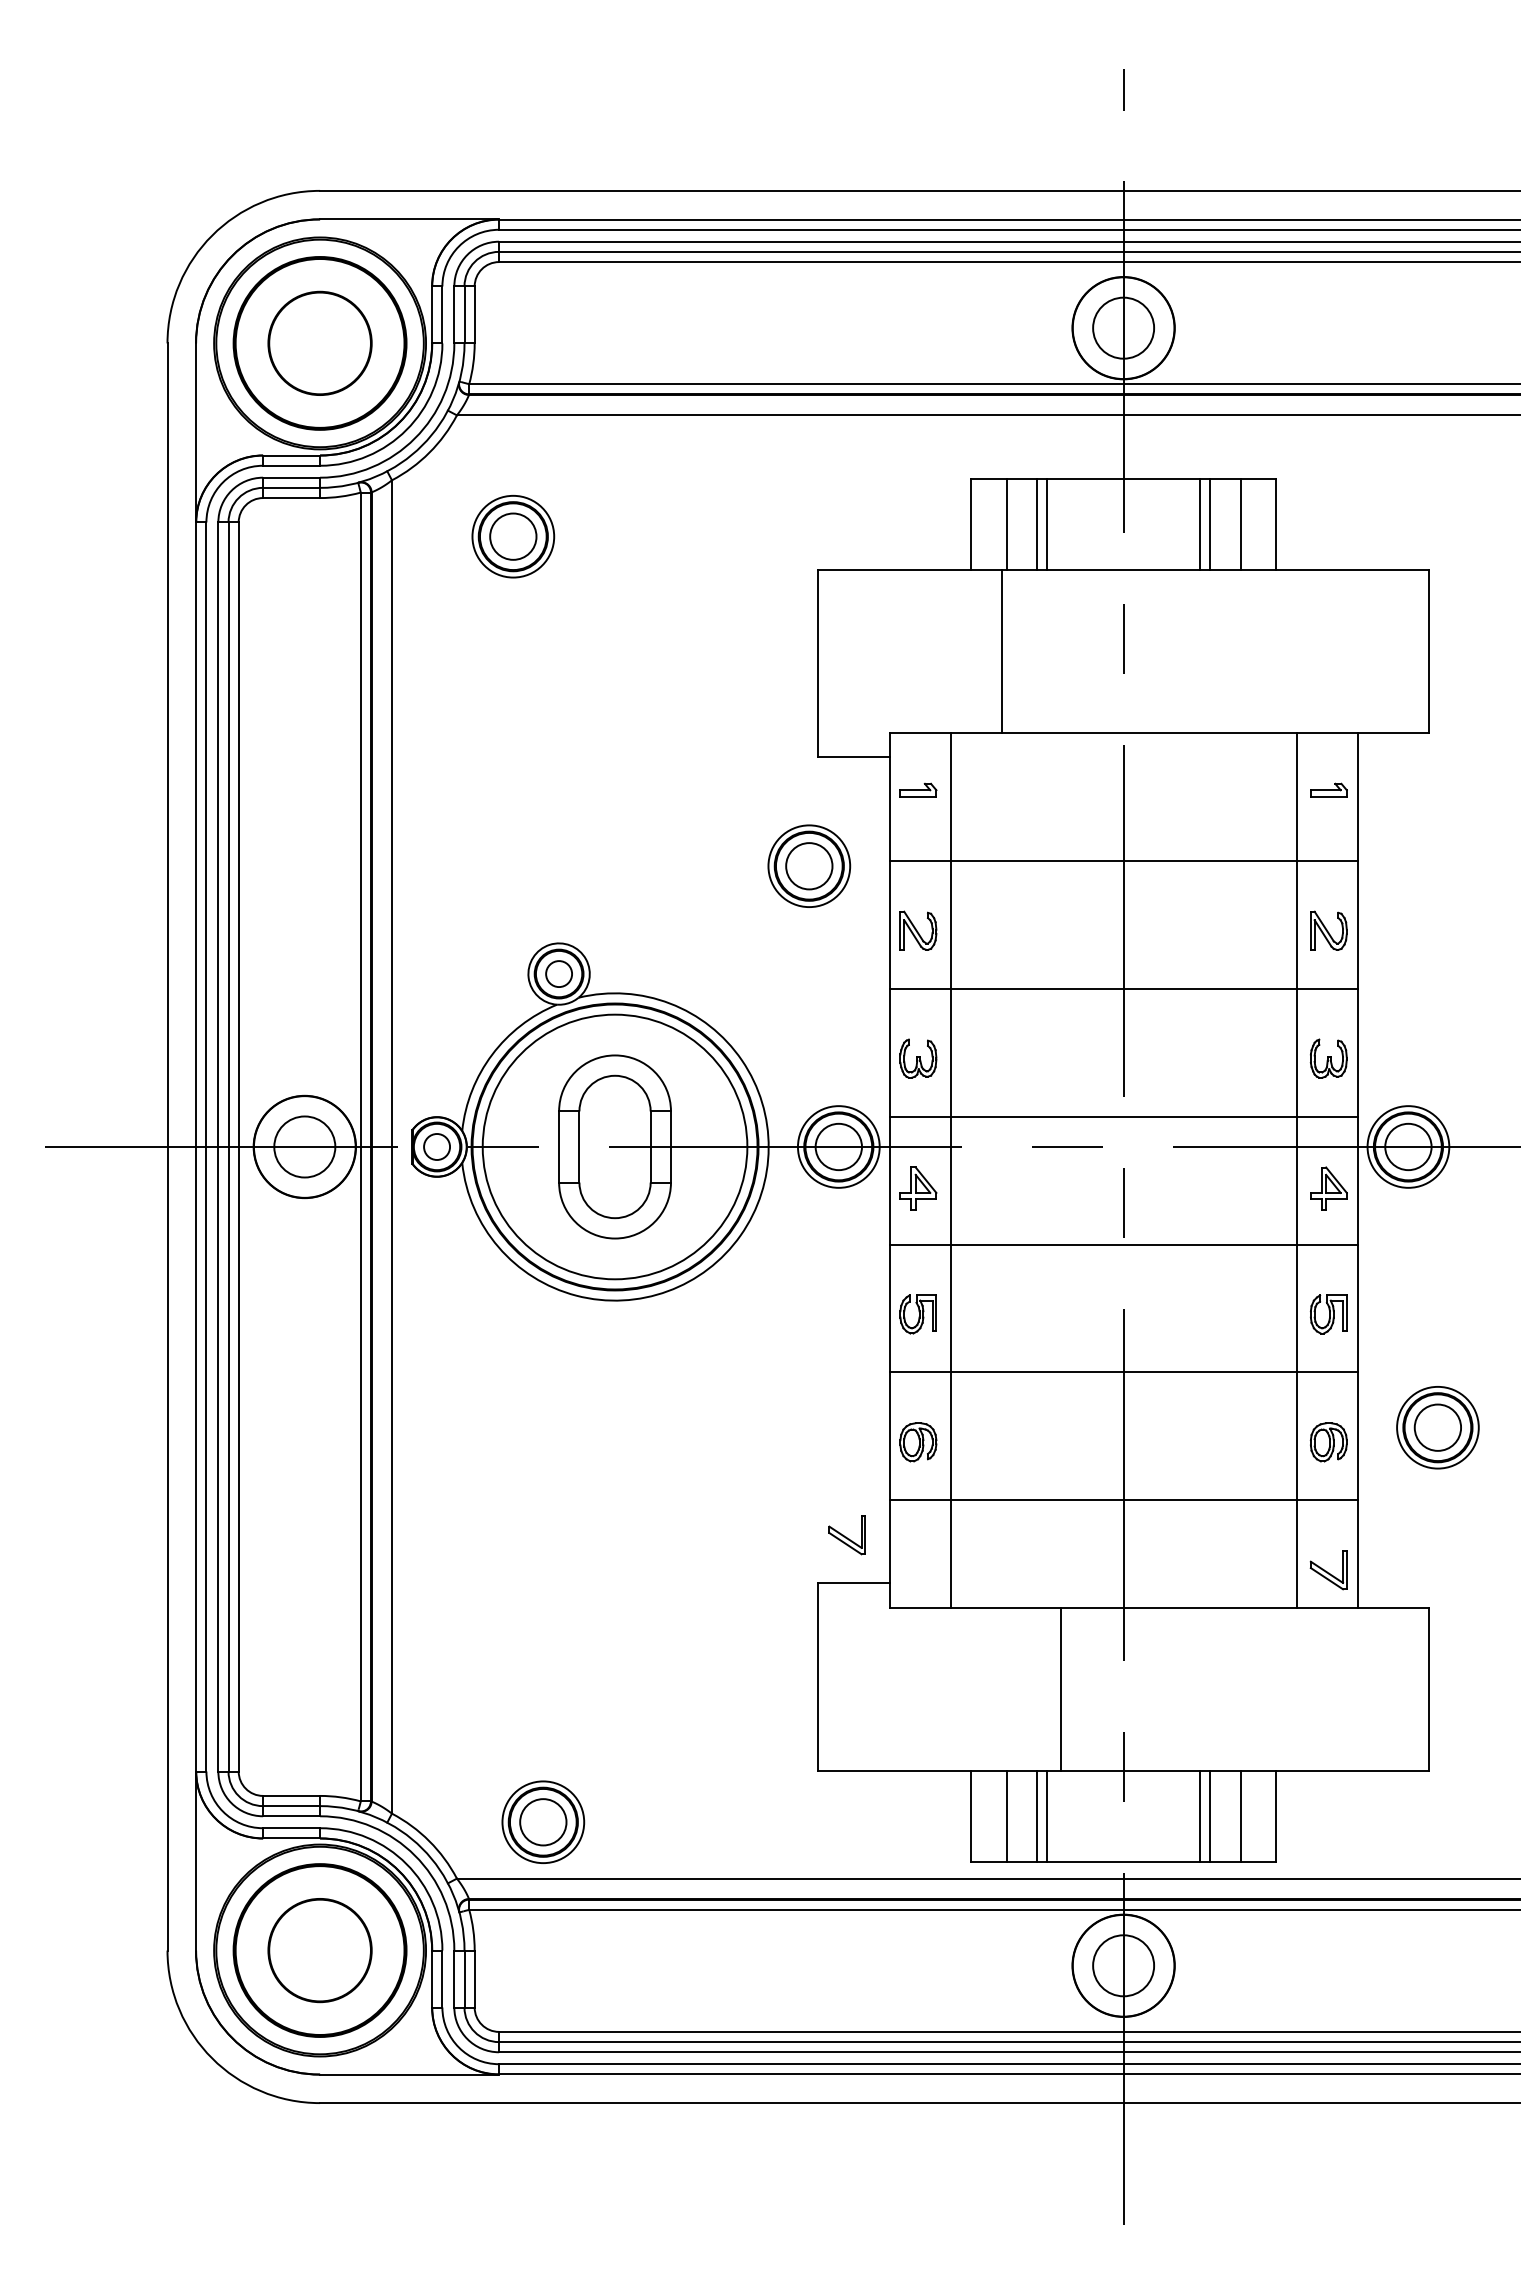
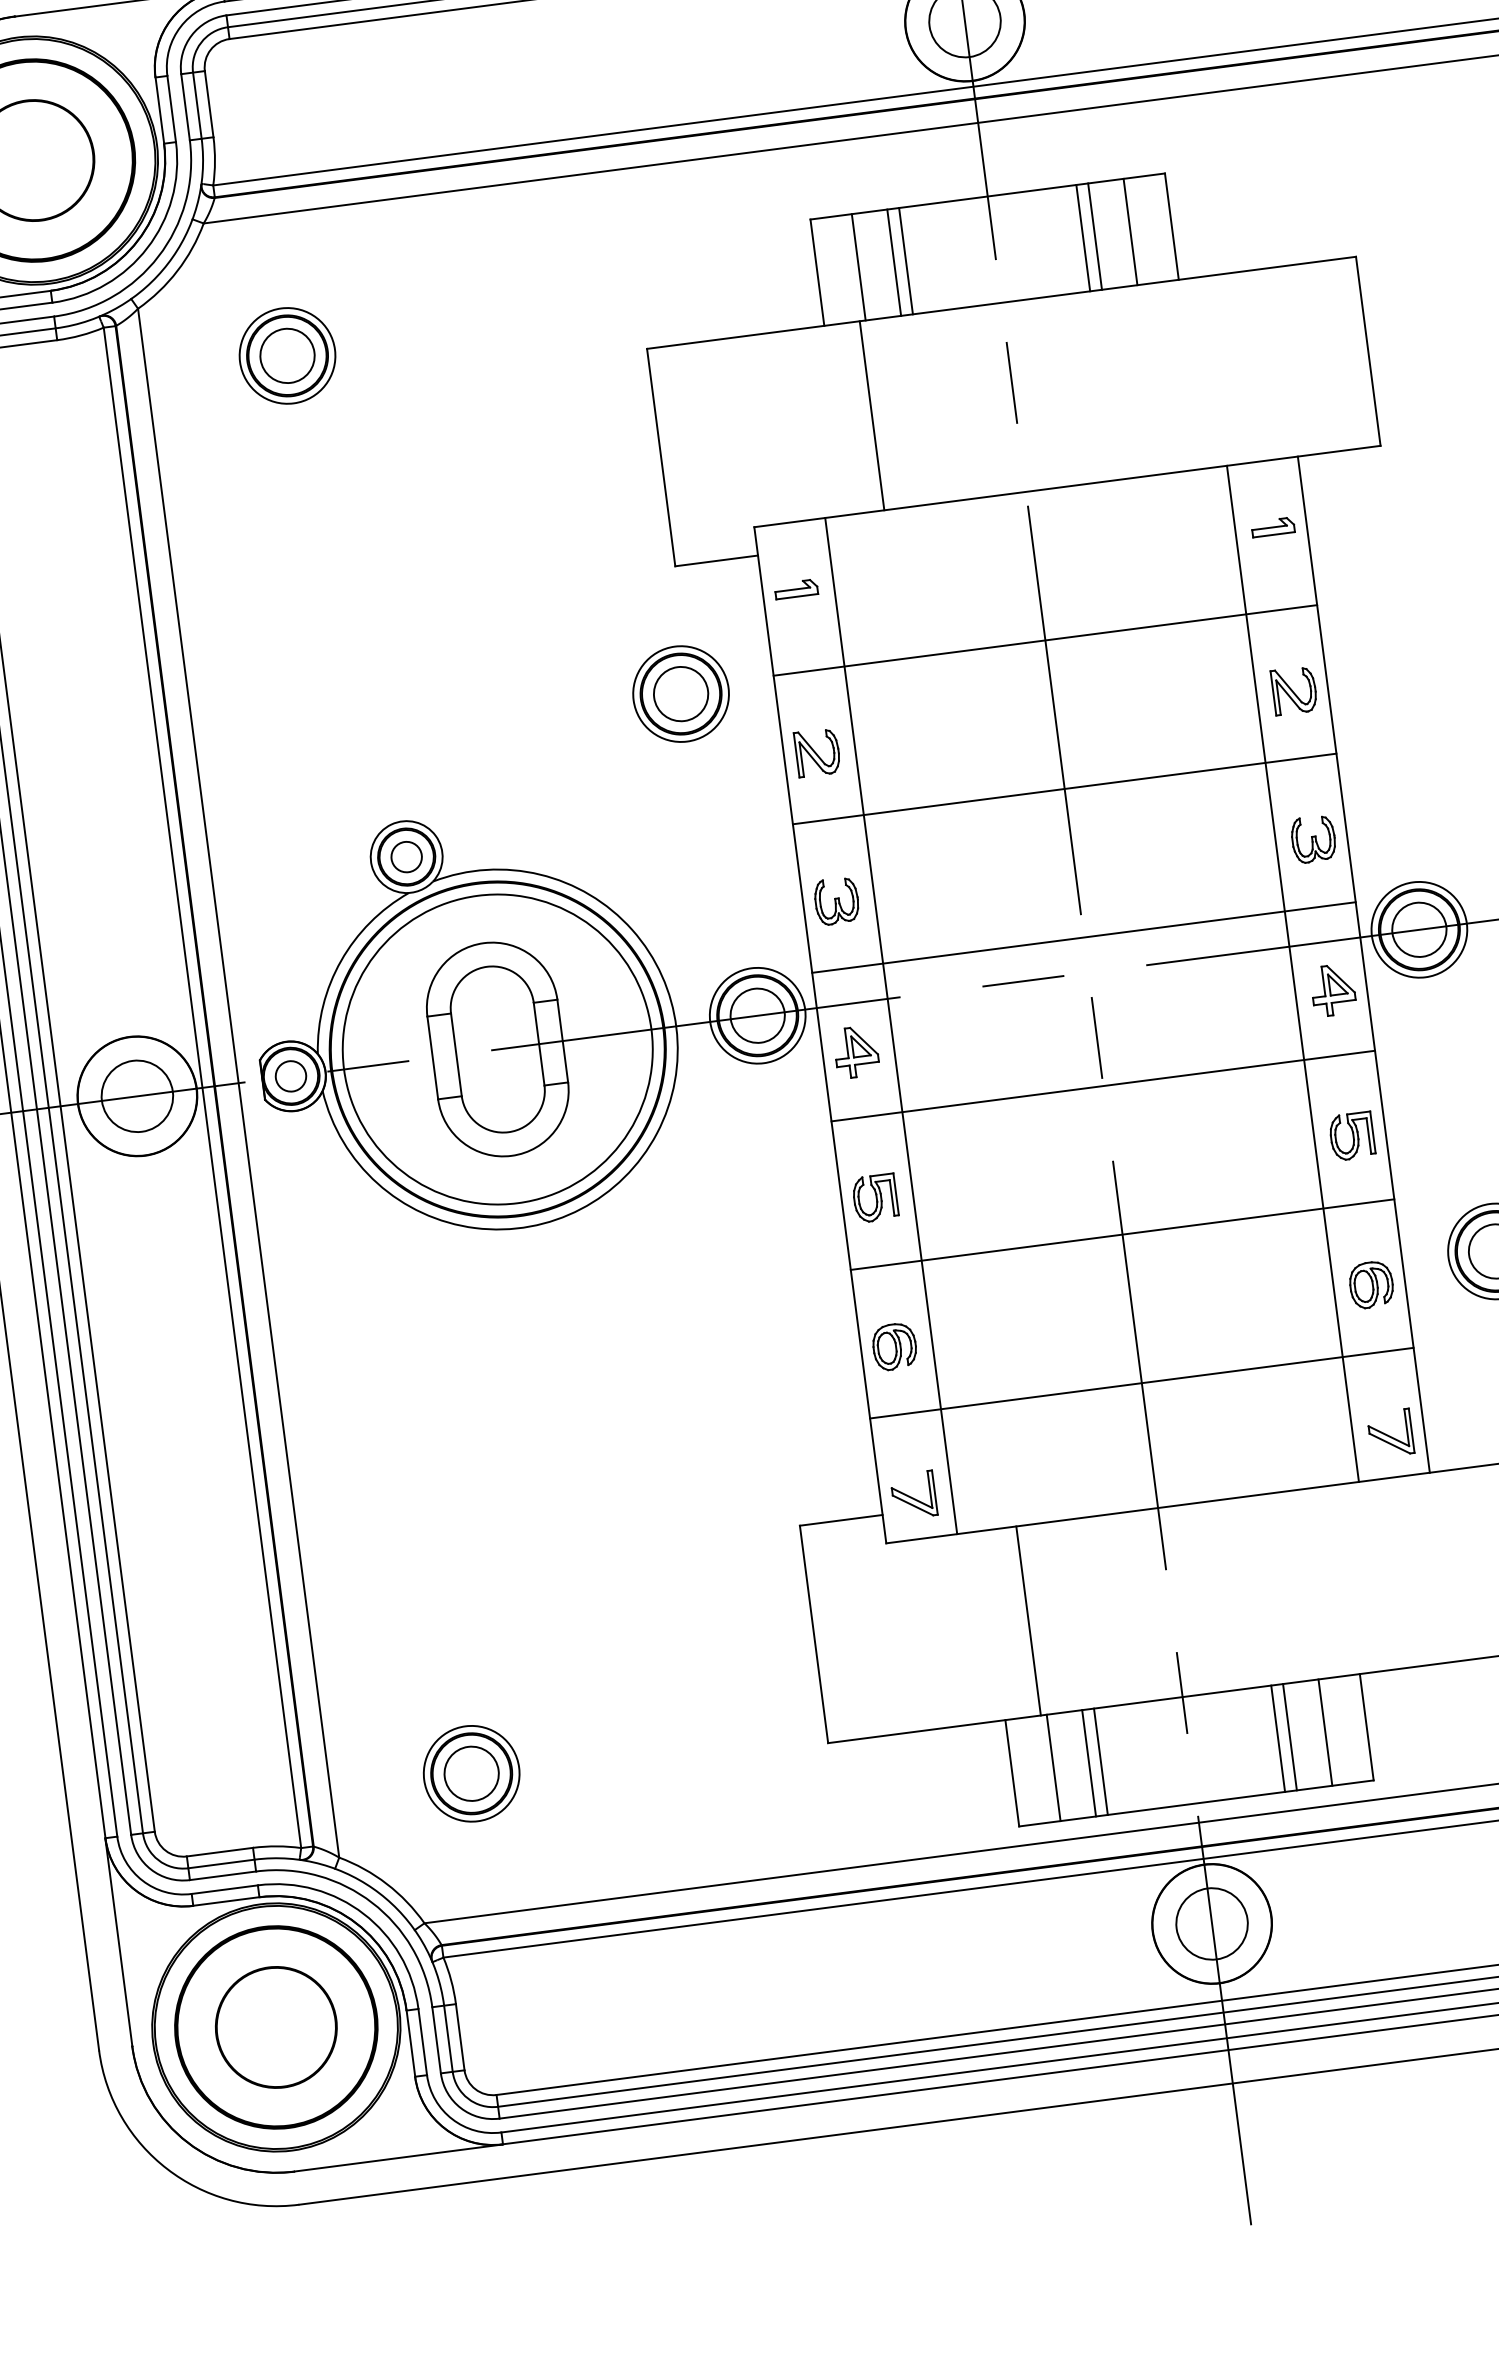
part: (846, 1535) -> (913, 1495), moved
line: (1060, 1688) -> (1028, 1620), moved
part: (543, 1821) -> (471, 1772), moved

